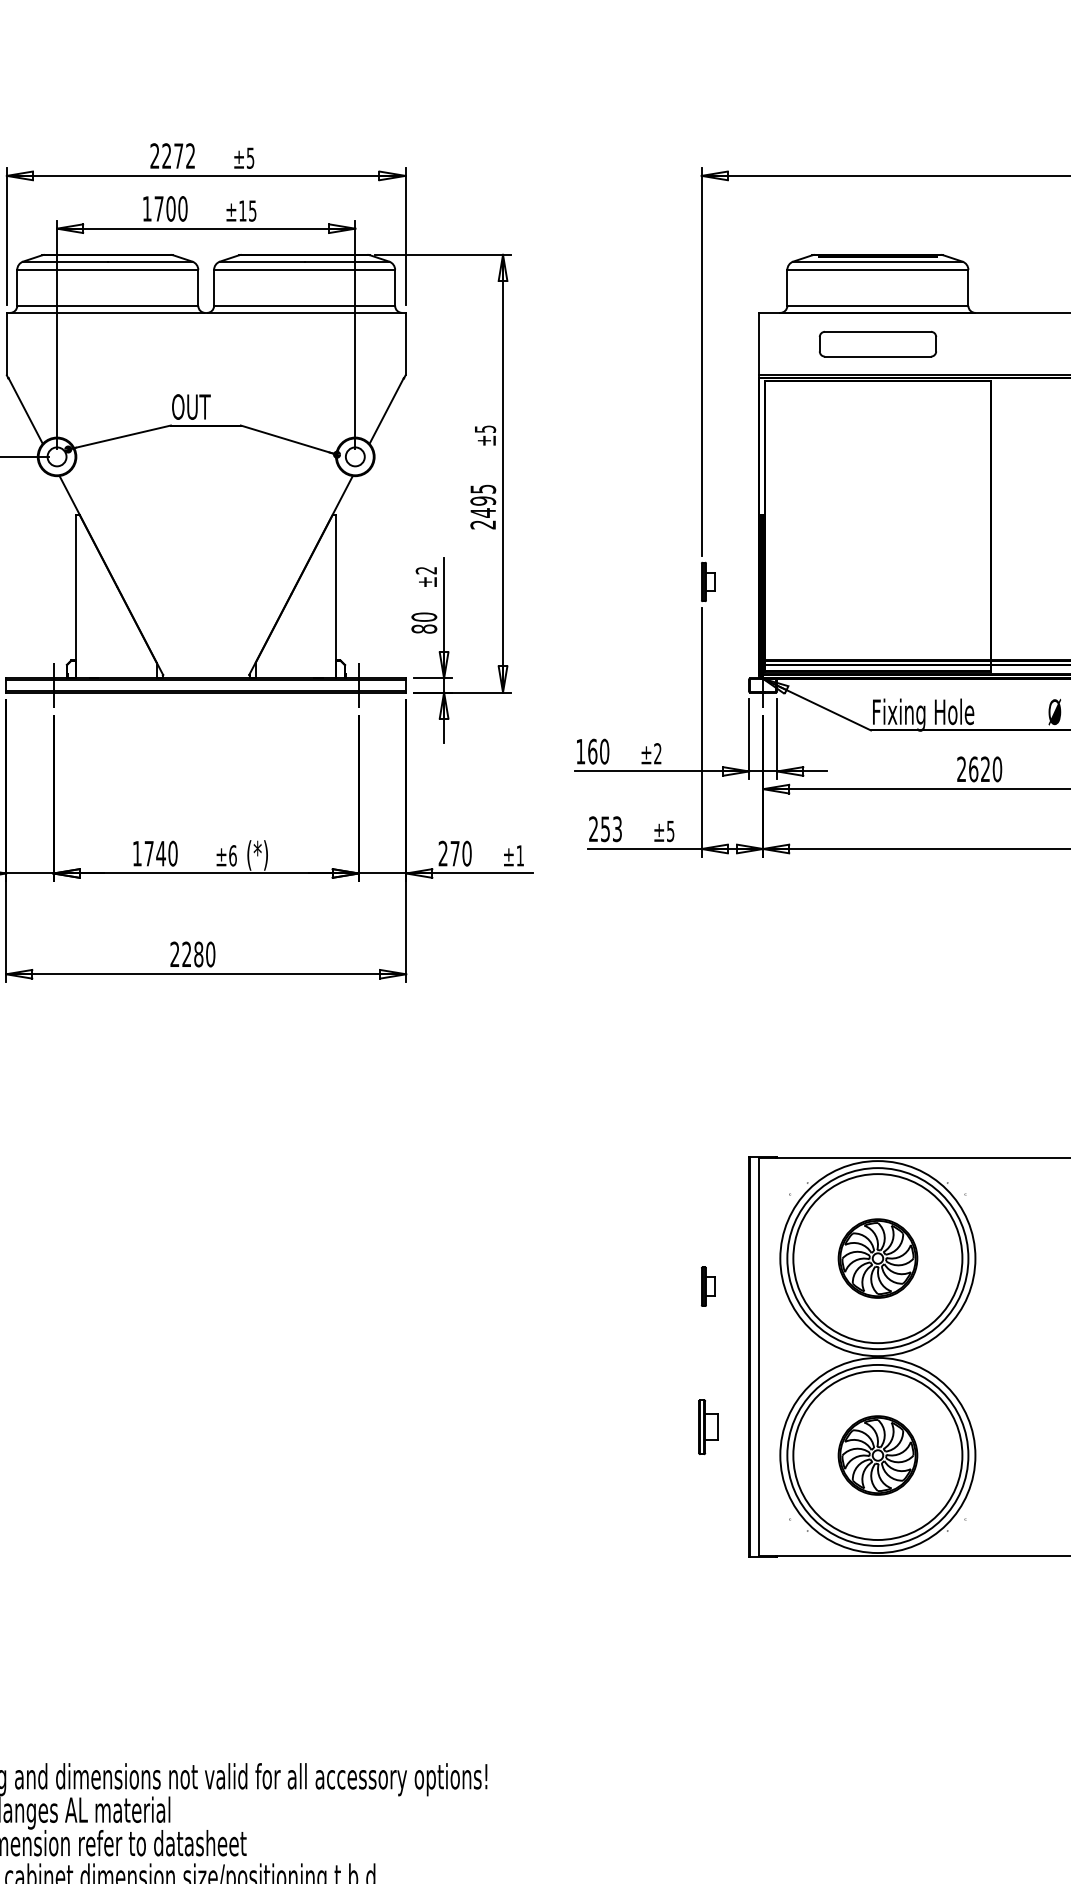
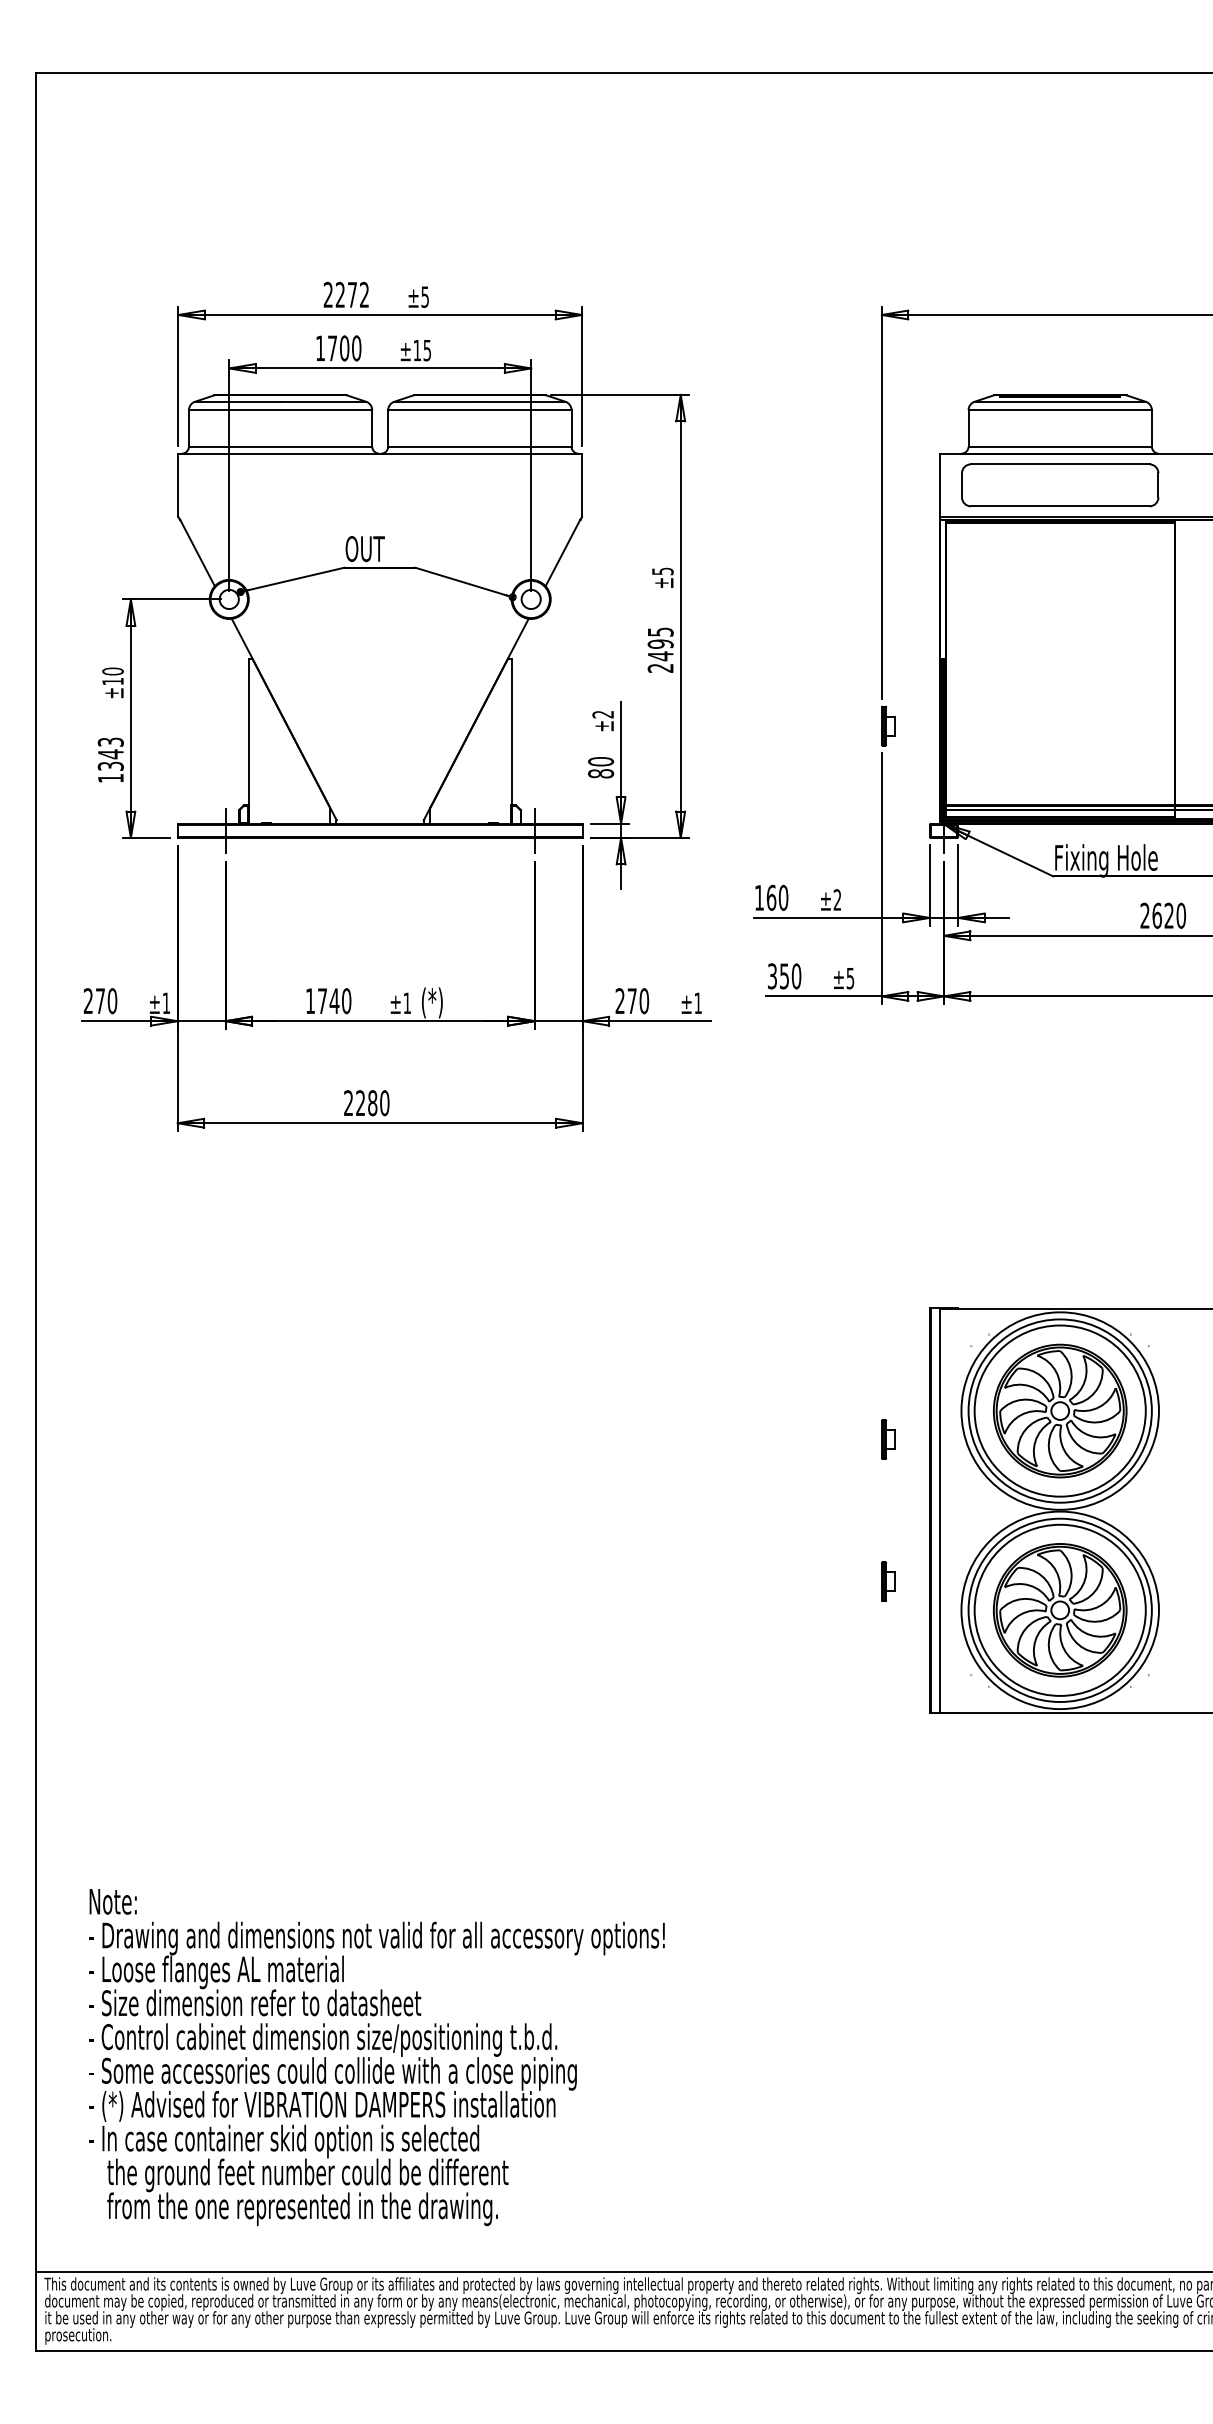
part: (878, 344) -> (1060, 485), size x1.67
text: (605, 829) -> (784, 976), 253 -> 350
text: (233, 856) -> (407, 1003), ±6 -> ±1
part: (878, 1258) -> (1060, 1410), size x1.67
part: (708, 1426) -> (888, 1581), size x0.71
part: (878, 1455) -> (1060, 1610), size x1.67

